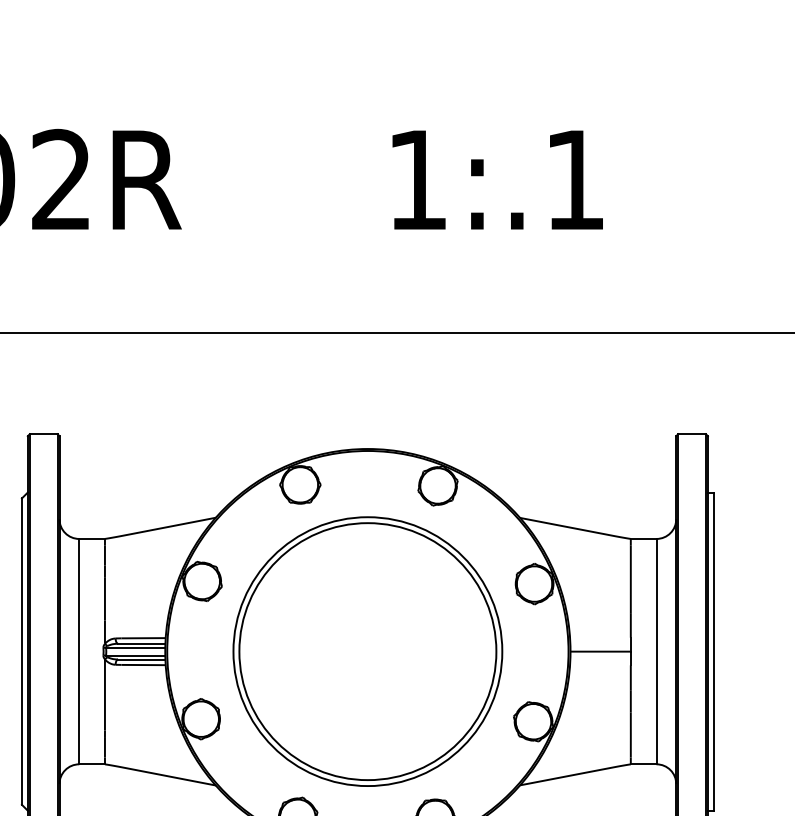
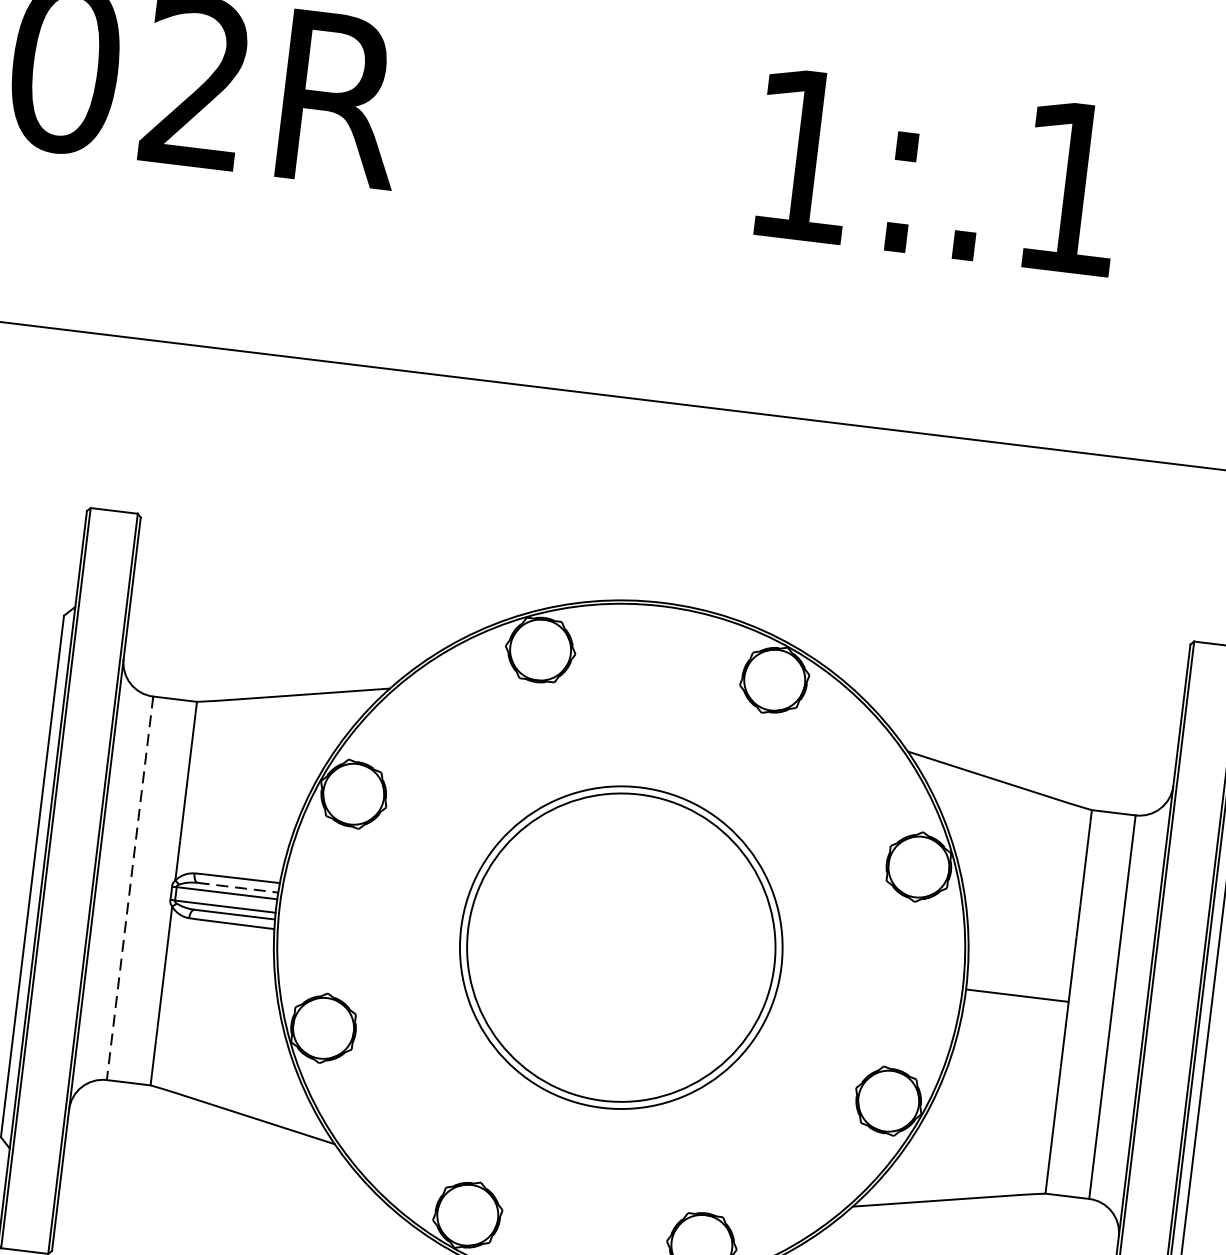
line: (141, 643) -> (237, 887), solid -> dashed
line: (79, 651) -> (130, 888), solid -> dashed
part: (367, 651) -> (620, 947), size x0.7

